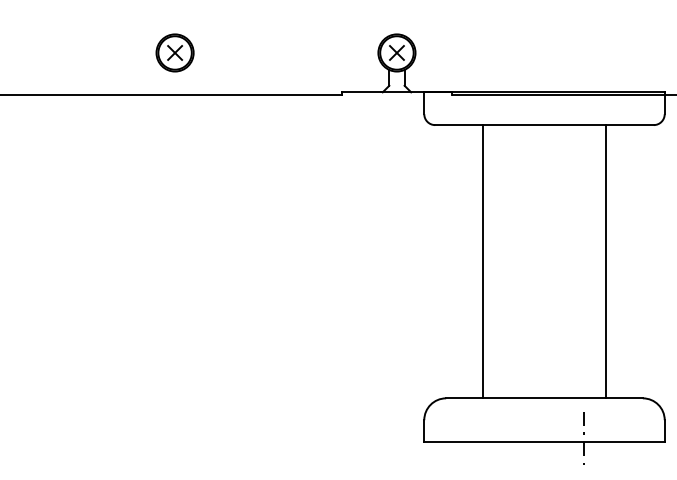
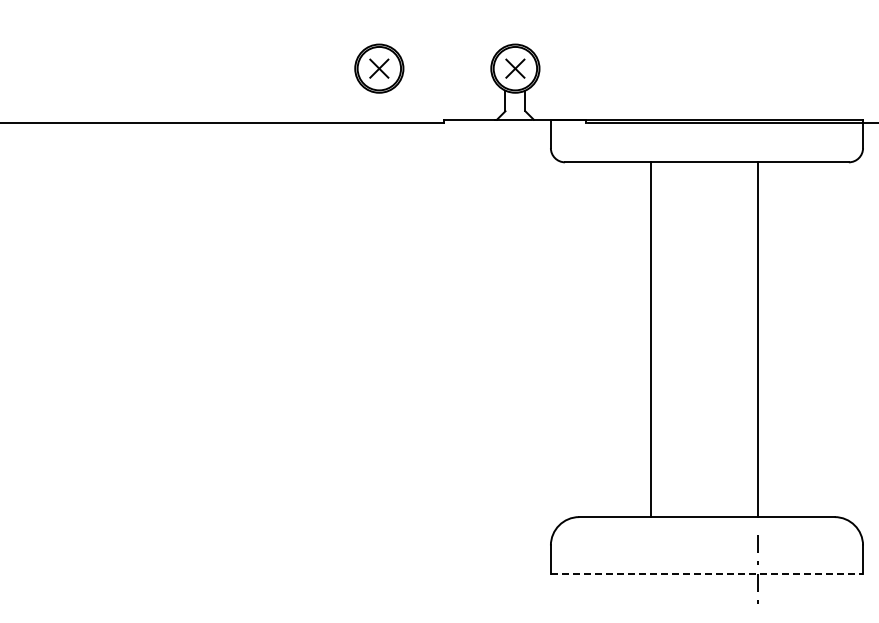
part: (175, 52) -> (379, 68), moved
line: (483, 261) -> (650, 339), moved
line: (605, 261) -> (758, 339), moved
line: (544, 441) -> (707, 573), solid -> dashed

